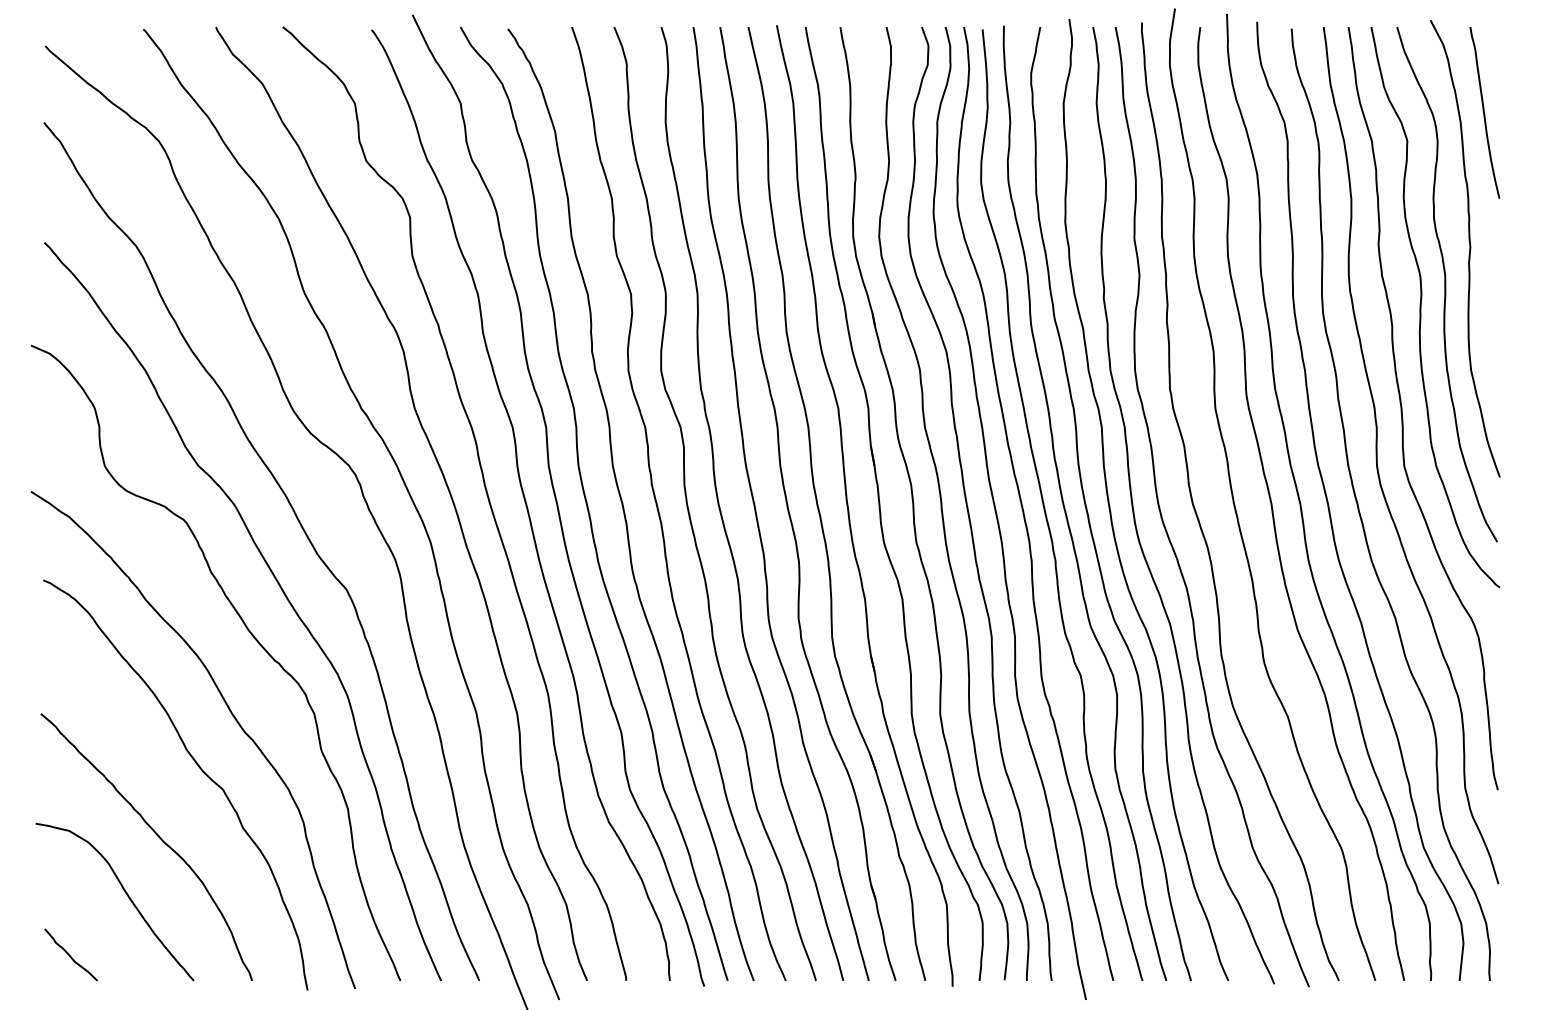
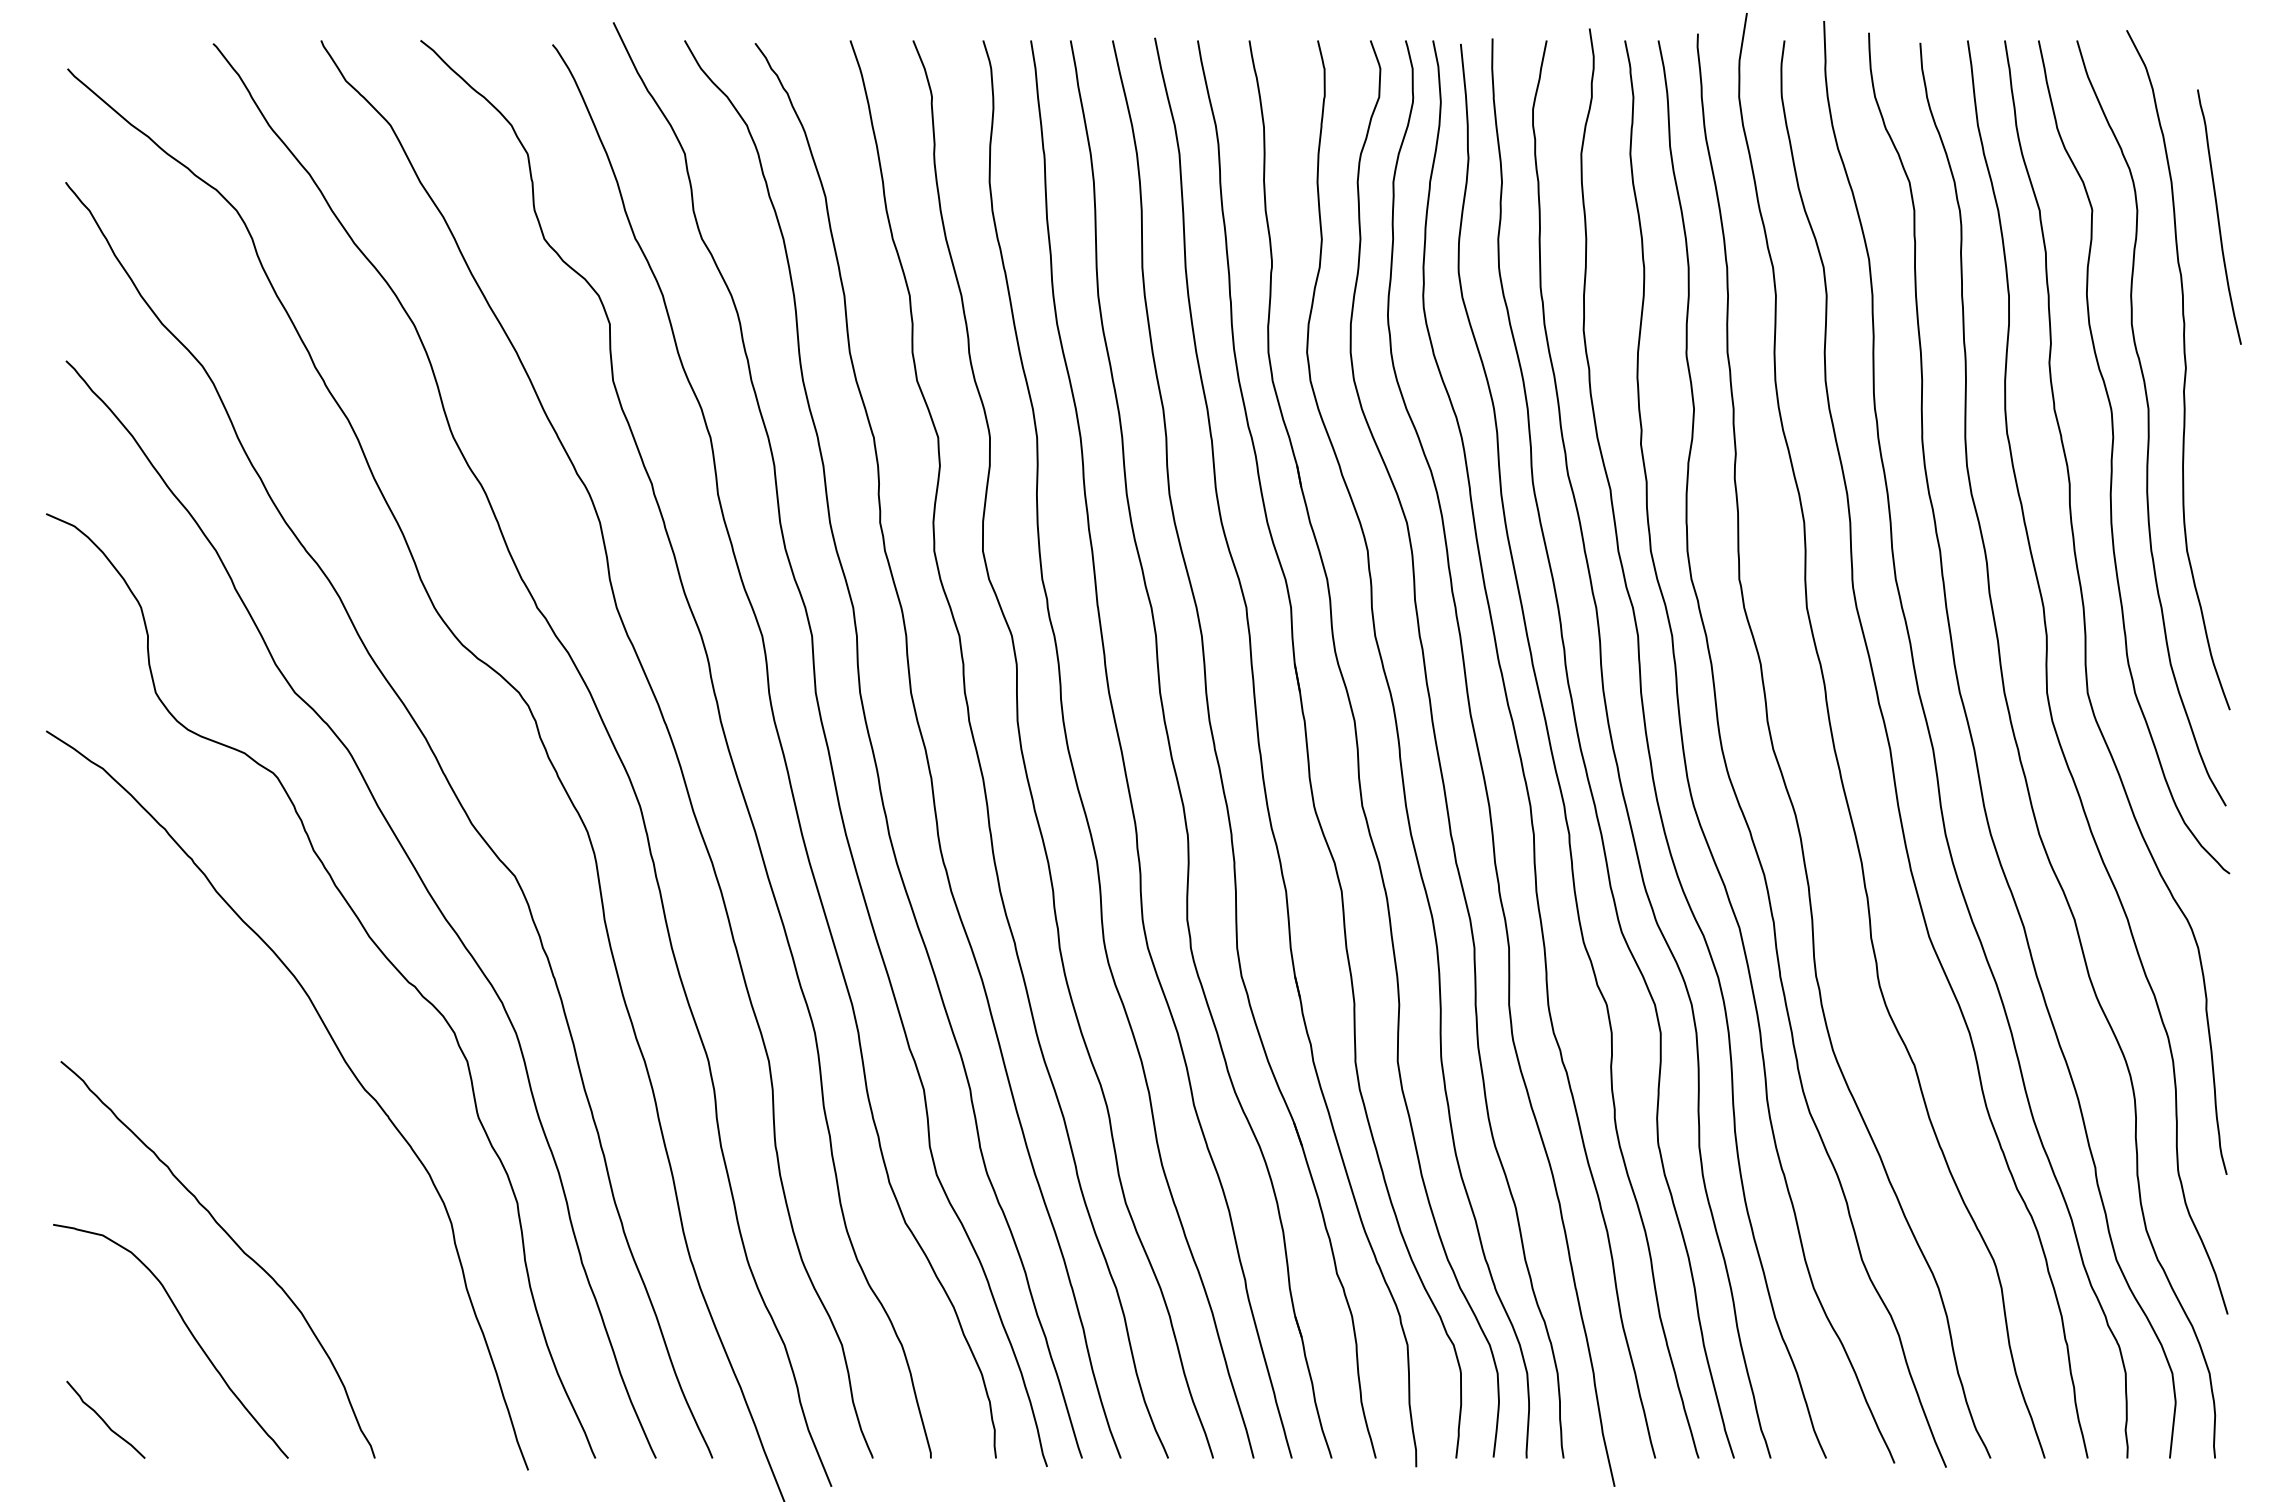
curve: (1484, 112) -> (2218, 216), moved
curve: (198, 767) -> (295, 1141), removed

